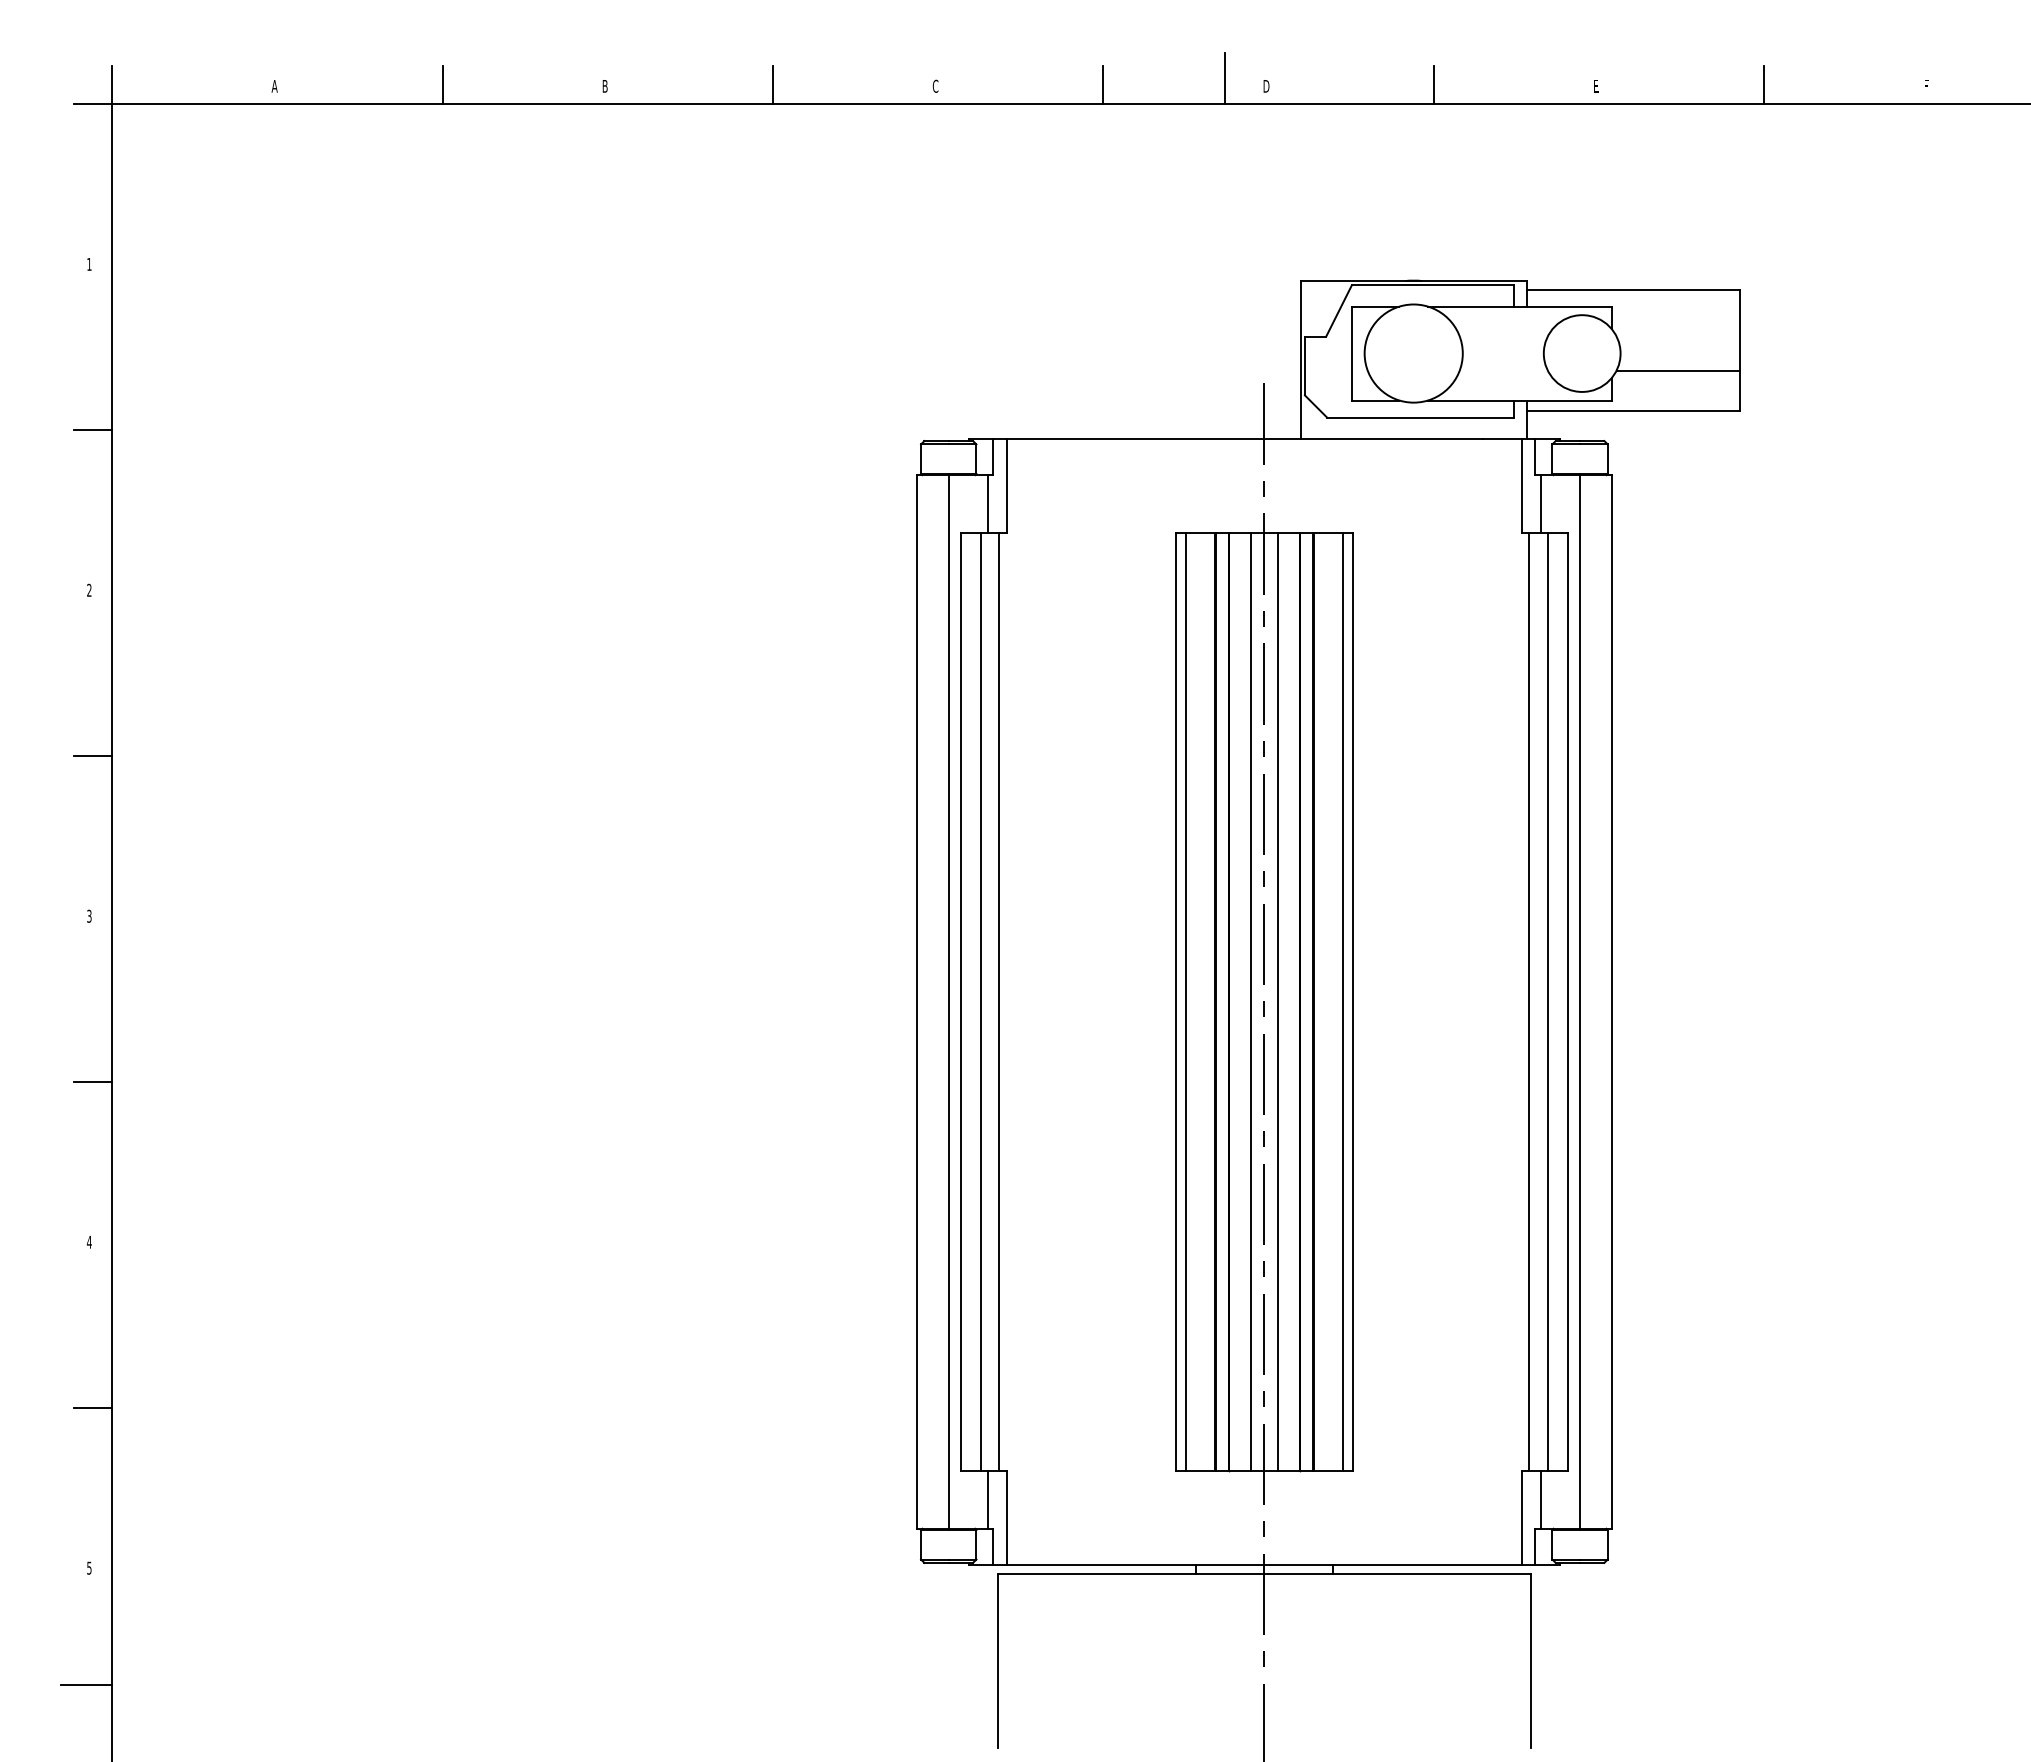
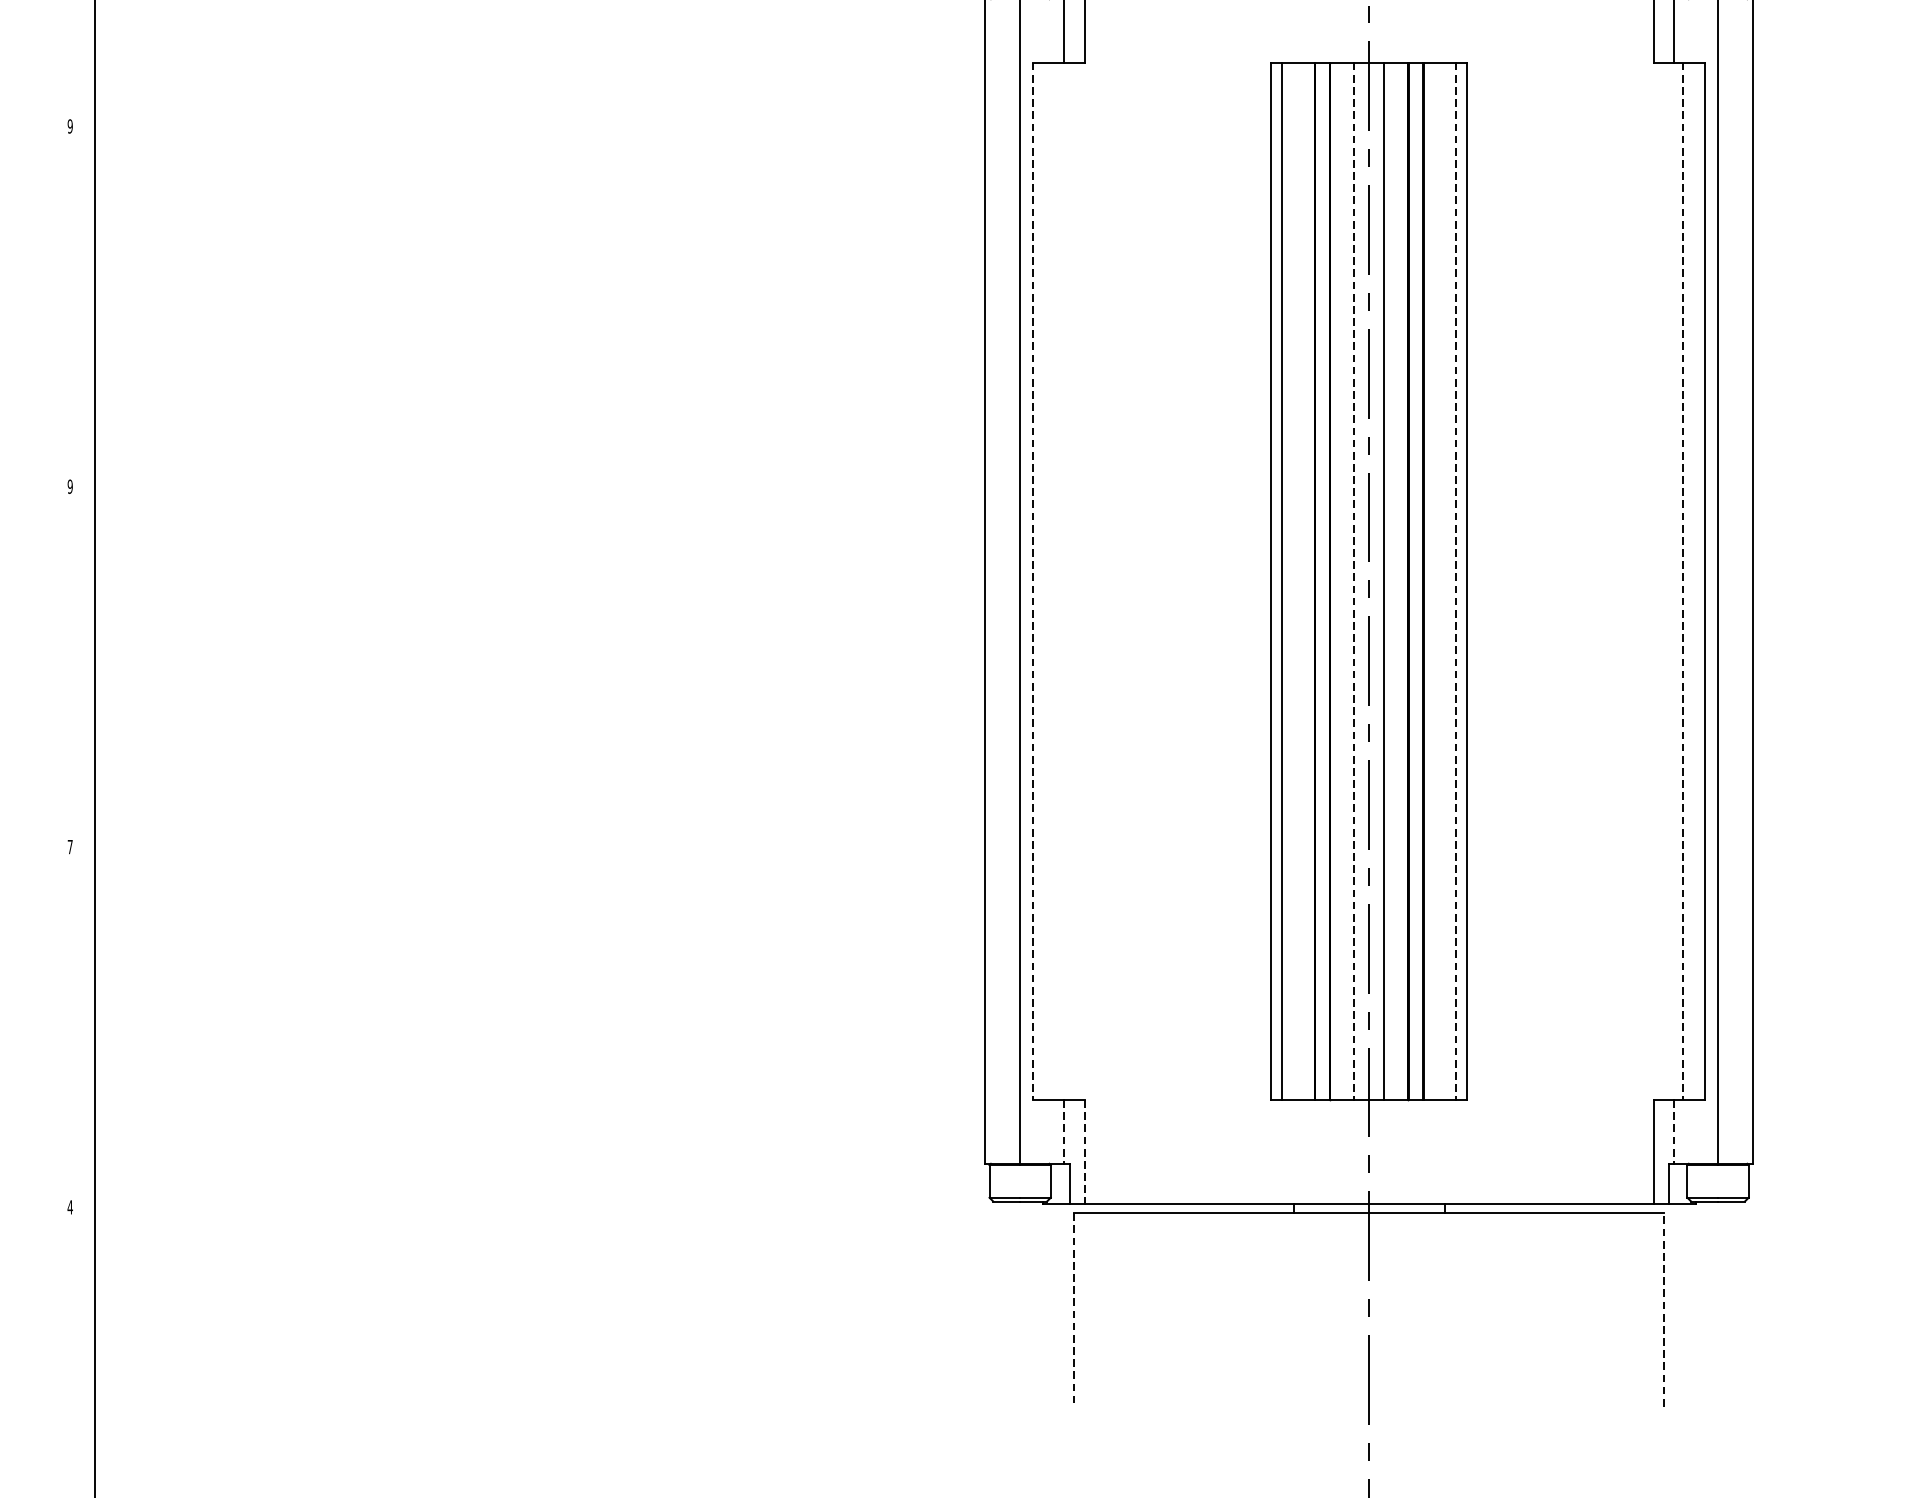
text: (89, 590) -> (70, 126), 2 -> 9
line: (92, 755) -> (73, 308), removed
text: (89, 915) -> (70, 485), 3 -> 9
line: (980, 1001) -> (1055, 580), removed
line: (999, 1001) -> (1076, 580), removed
line: (1529, 1001) -> (1662, 580), removed
line: (960, 1002) -> (1033, 582), solid -> dashed
line: (1250, 1002) -> (1353, 582), solid -> dashed
line: (1342, 1002) -> (1455, 582), solid -> dashed
line: (1548, 1002) -> (1683, 582), solid -> dashed
line: (92, 1081) -> (73, 669), removed
text: (88, 1241) -> (69, 846), 4 -> 7
line: (92, 1407) -> (73, 1029), removed
line: (988, 1500) -> (1064, 1132), solid -> dashed
line: (1540, 1500) -> (1674, 1132), solid -> dashed
line: (1007, 1518) -> (1085, 1152), solid -> dashed
text: (88, 1567) -> (69, 1206), 5 -> 4
line: (1531, 1660) -> (1664, 1309), solid -> dashed
line: (997, 1661) -> (1074, 1310), solid -> dashed
line: (86, 1684) -> (67, 1335), removed

